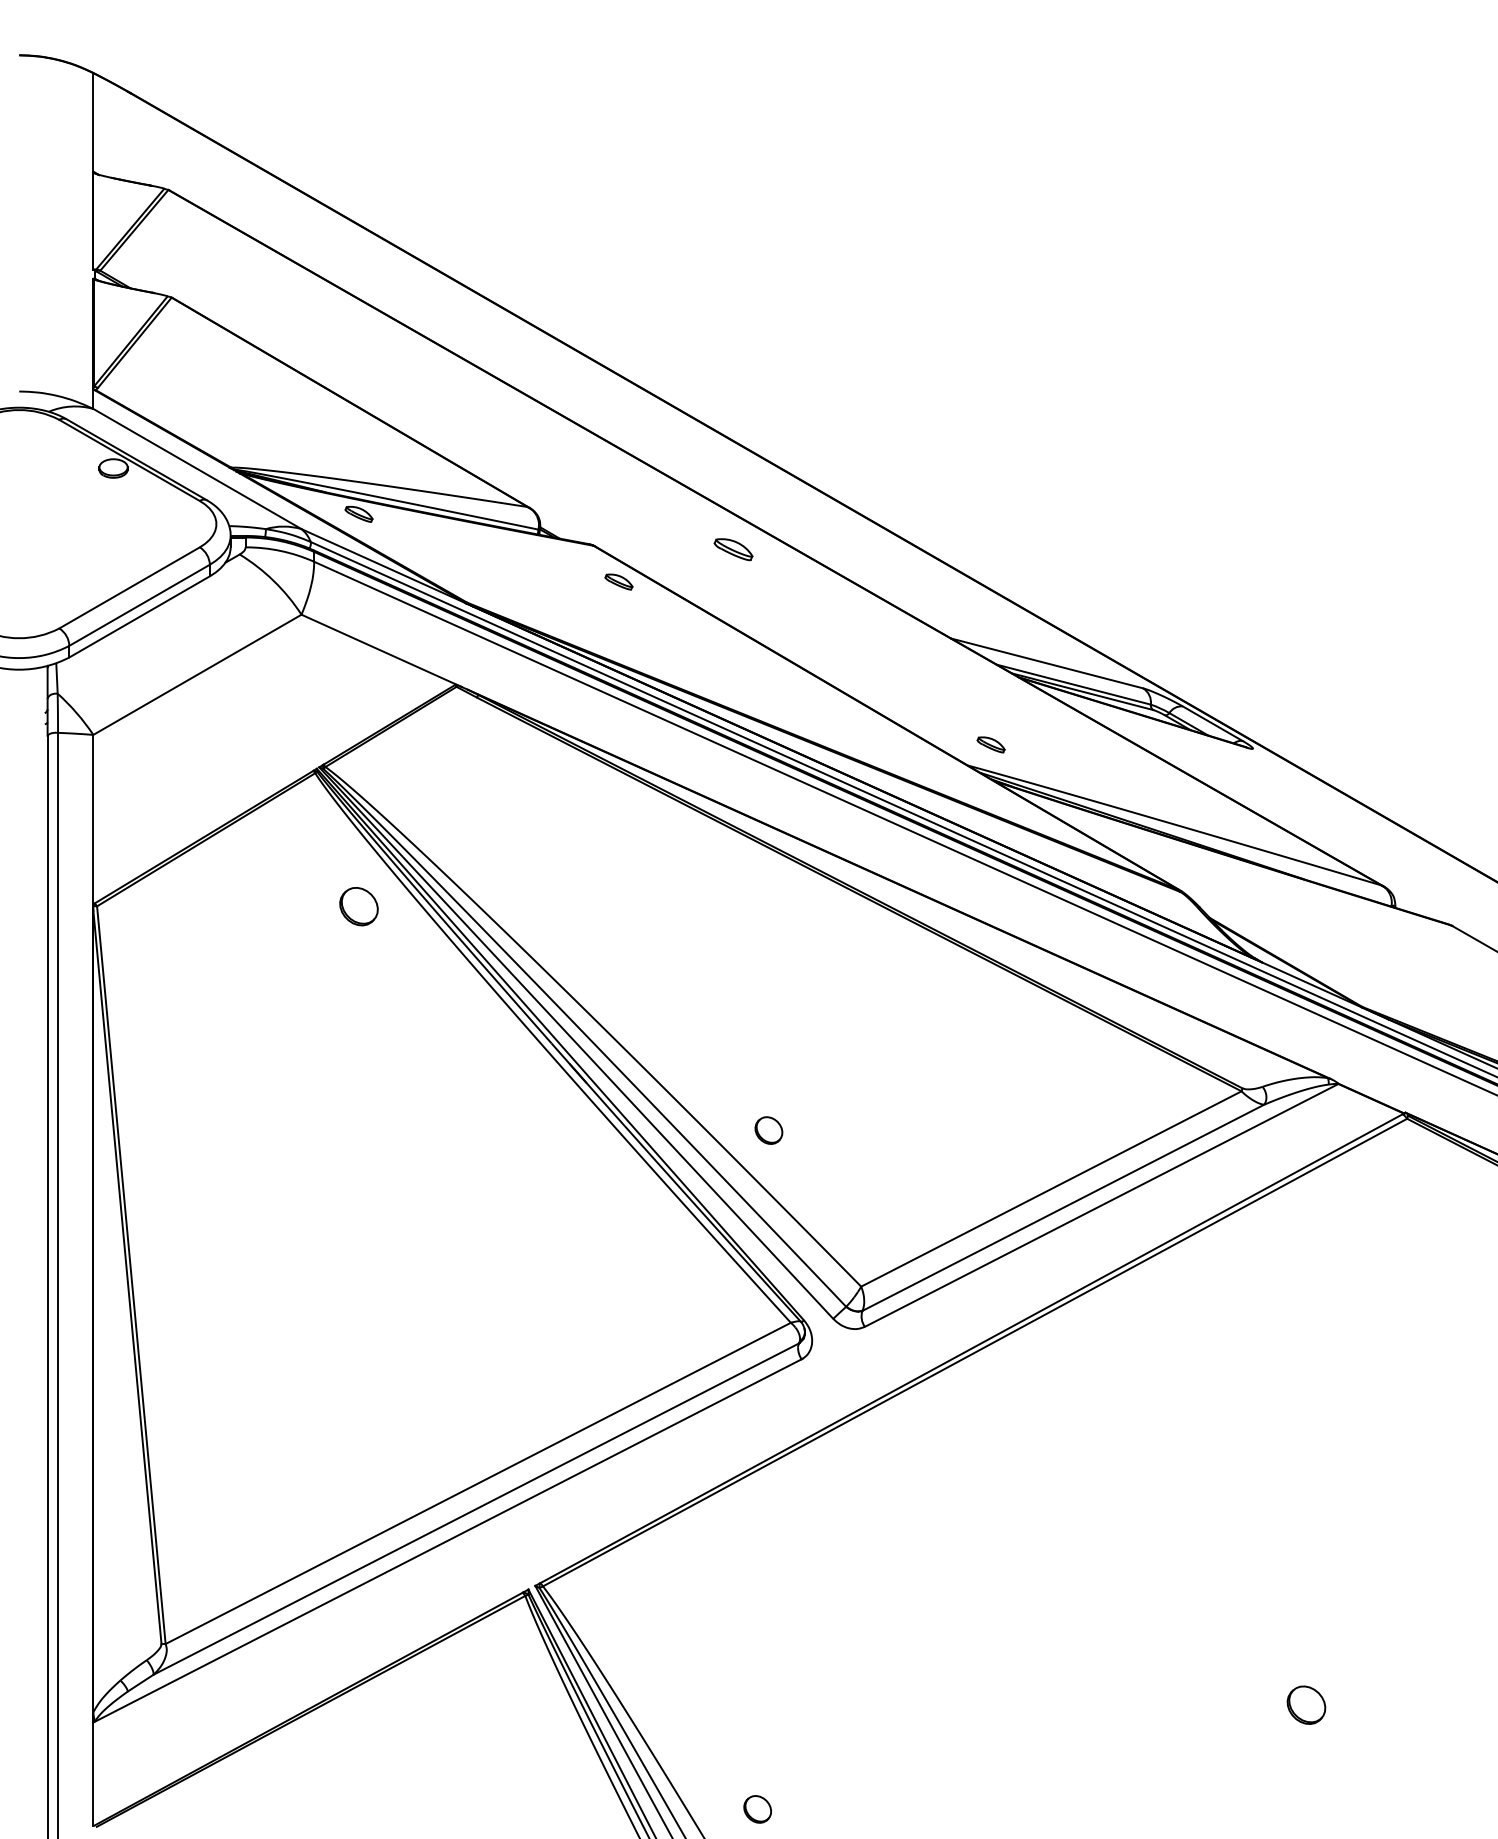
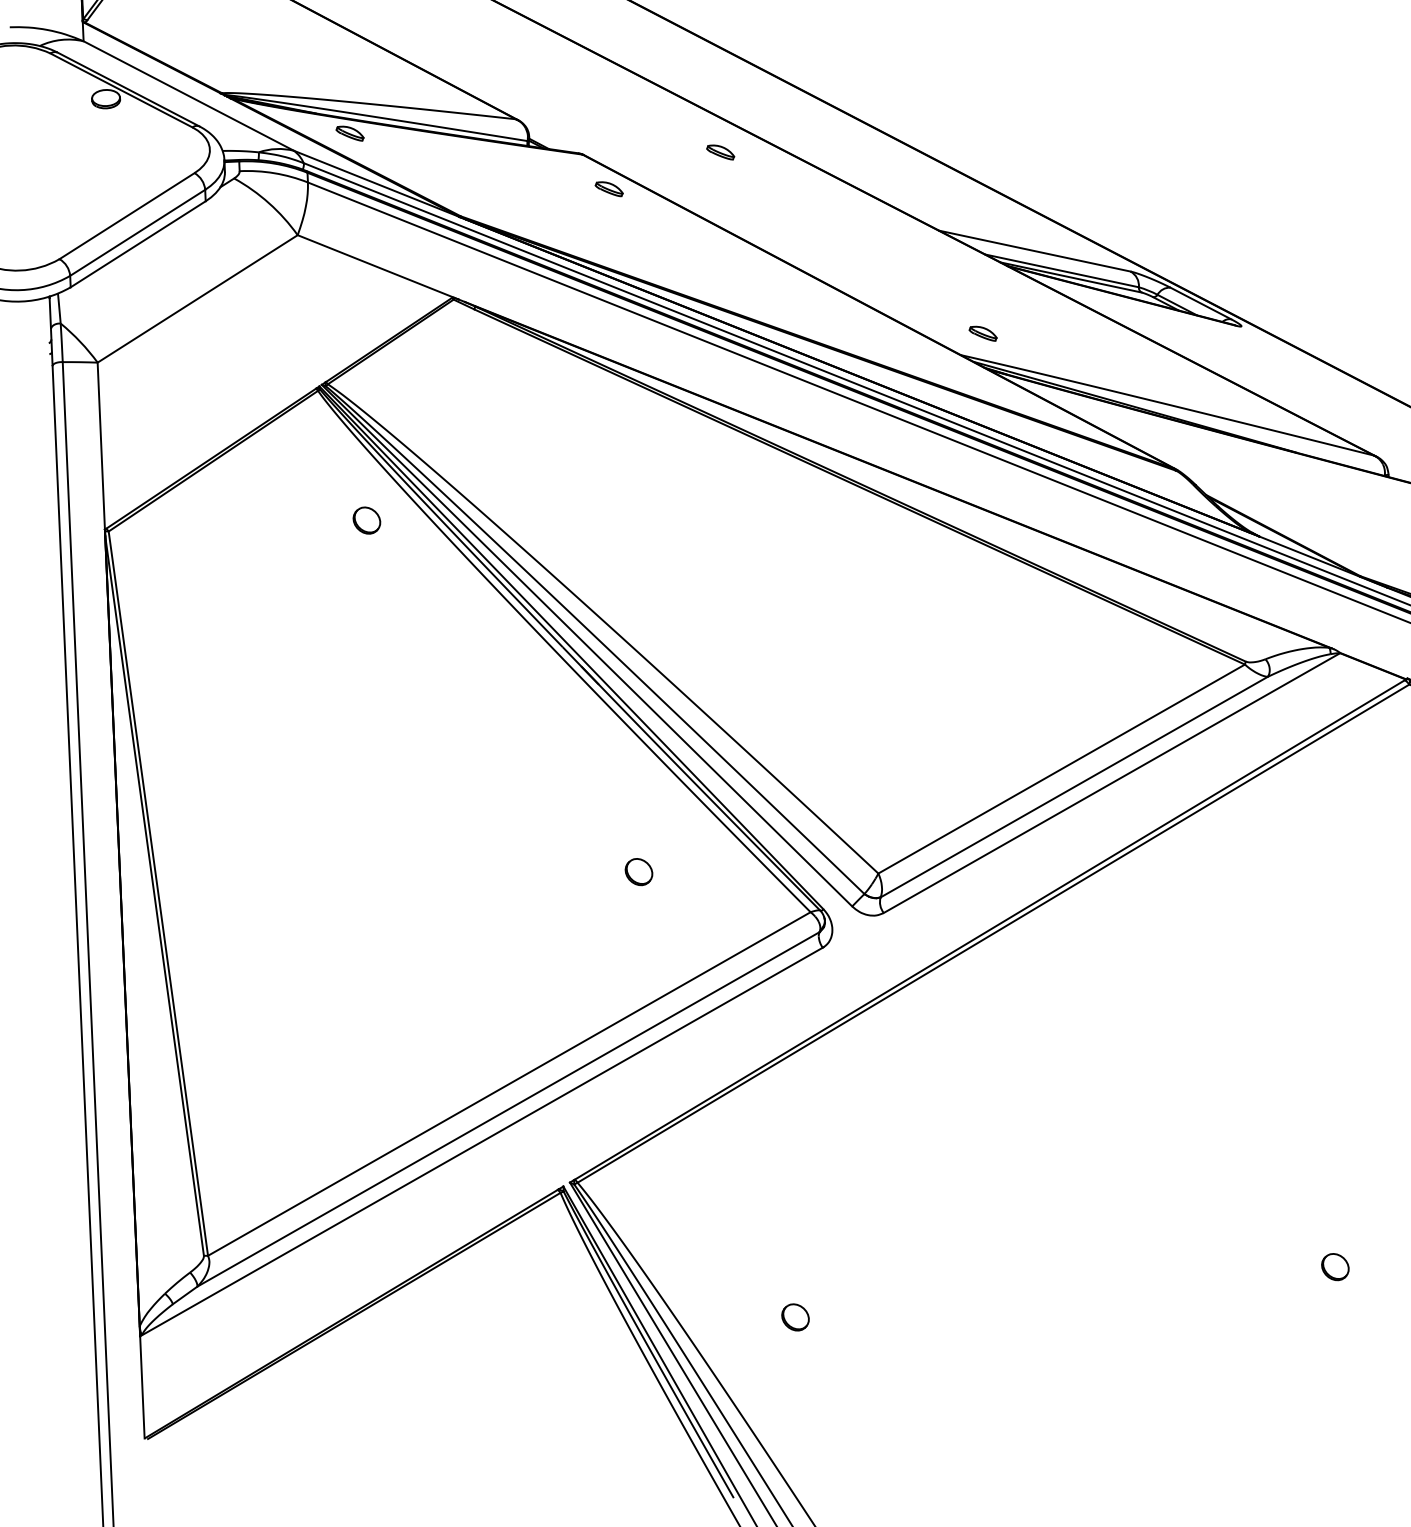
part: (732, 549) -> (719, 152), size x0.71
part: (358, 906) -> (366, 520), size x0.71
part: (768, 1130) -> (638, 872), moved
part: (1306, 1705) -> (1335, 1267), size x0.71
part: (757, 1809) -> (795, 1317), moved

